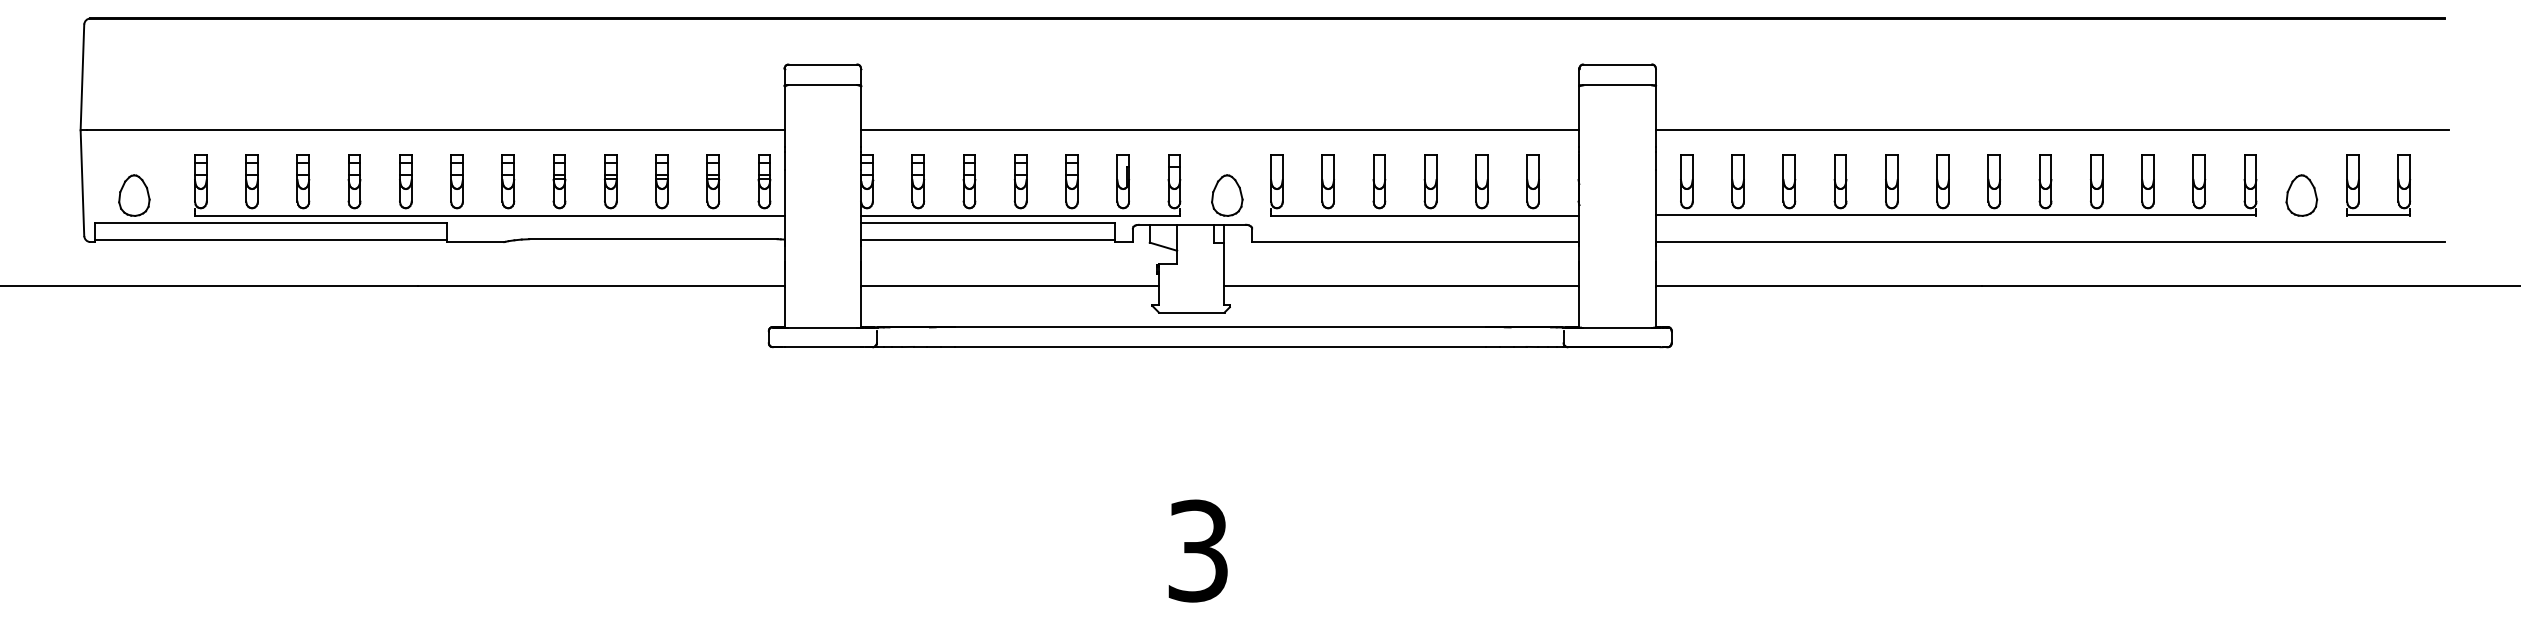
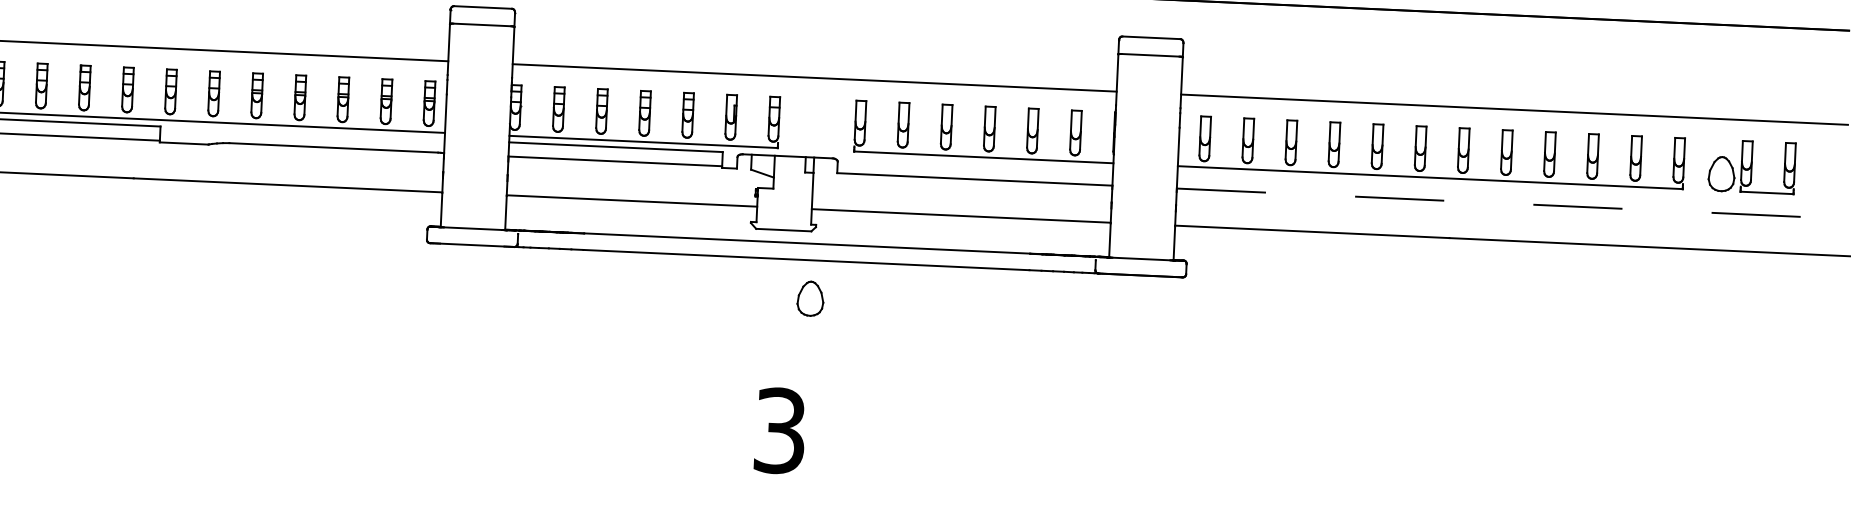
part: (2359, 185) -> (1752, 166), moved
part: (1227, 195) -> (810, 298), moved
line: (2050, 242) -> (1508, 203), solid -> dashed

